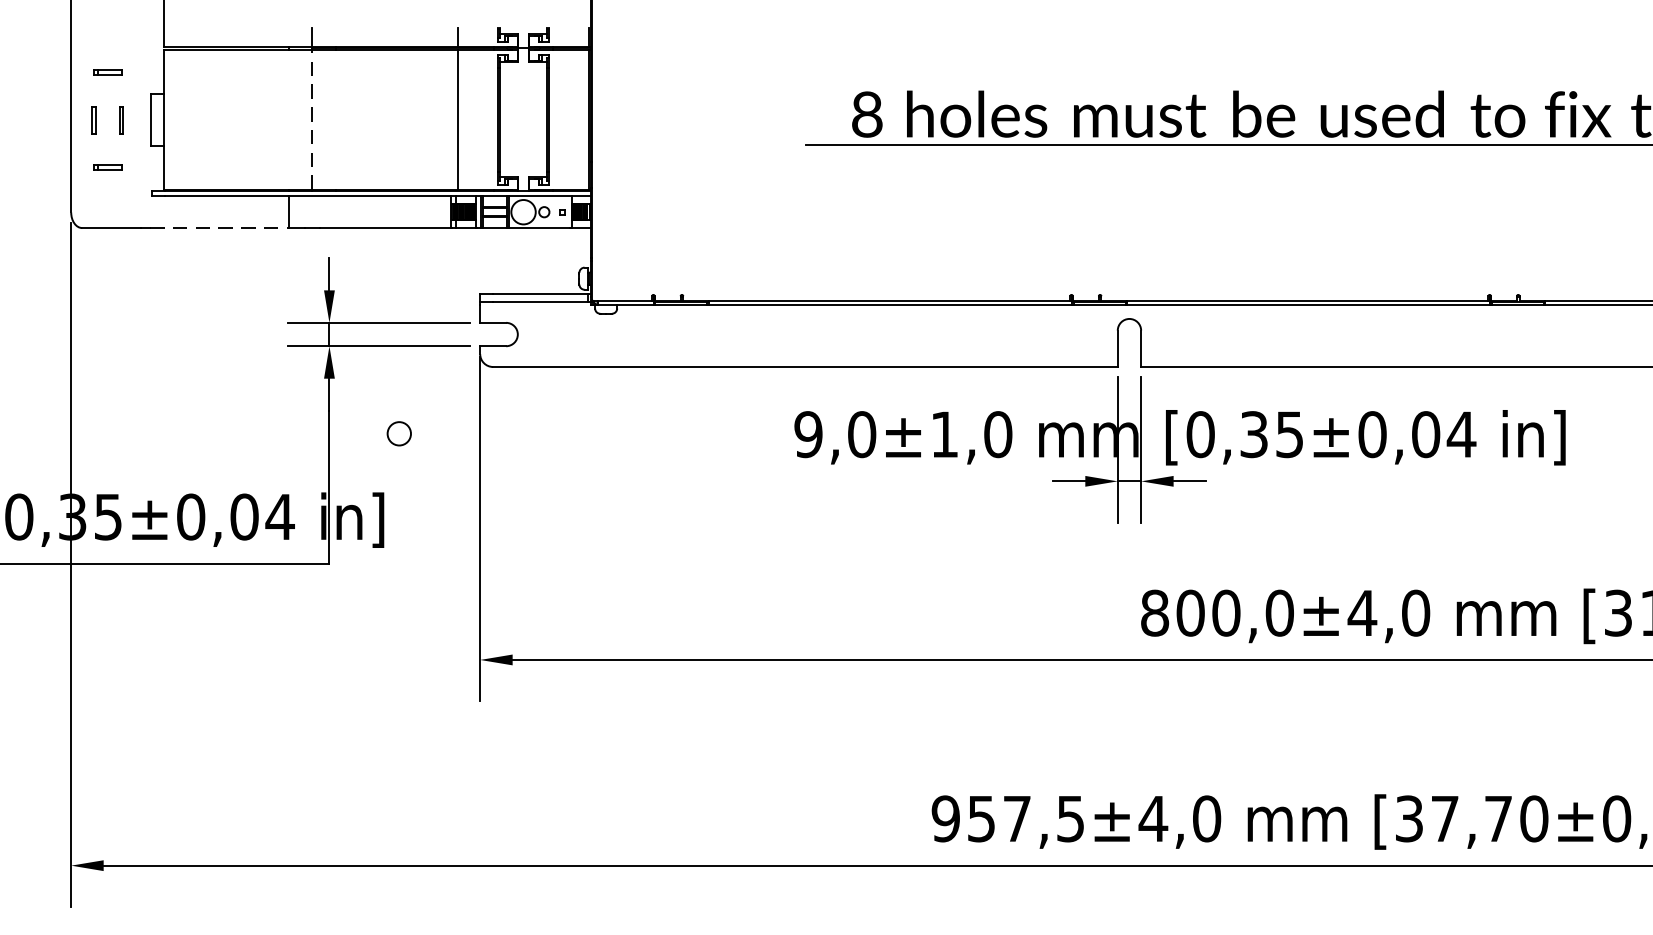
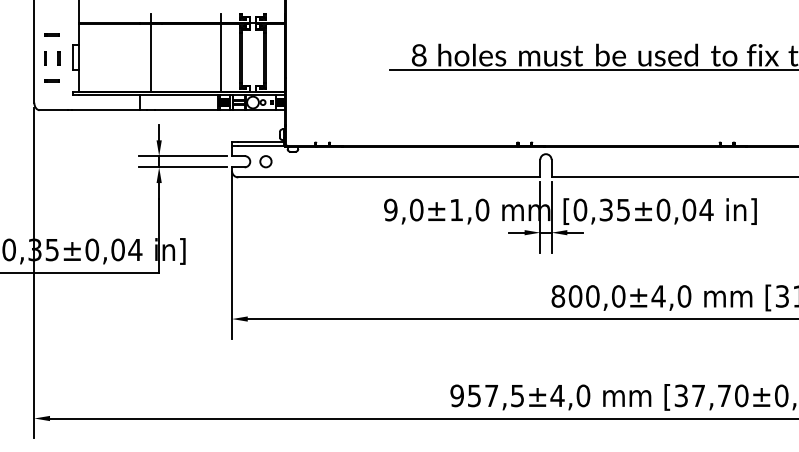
line: (311, 118) -> (150, 57), dashed -> solid
line: (220, 228) -> (106, 110), dashed -> solid
circle: (398, 433) -> (265, 161), moved

